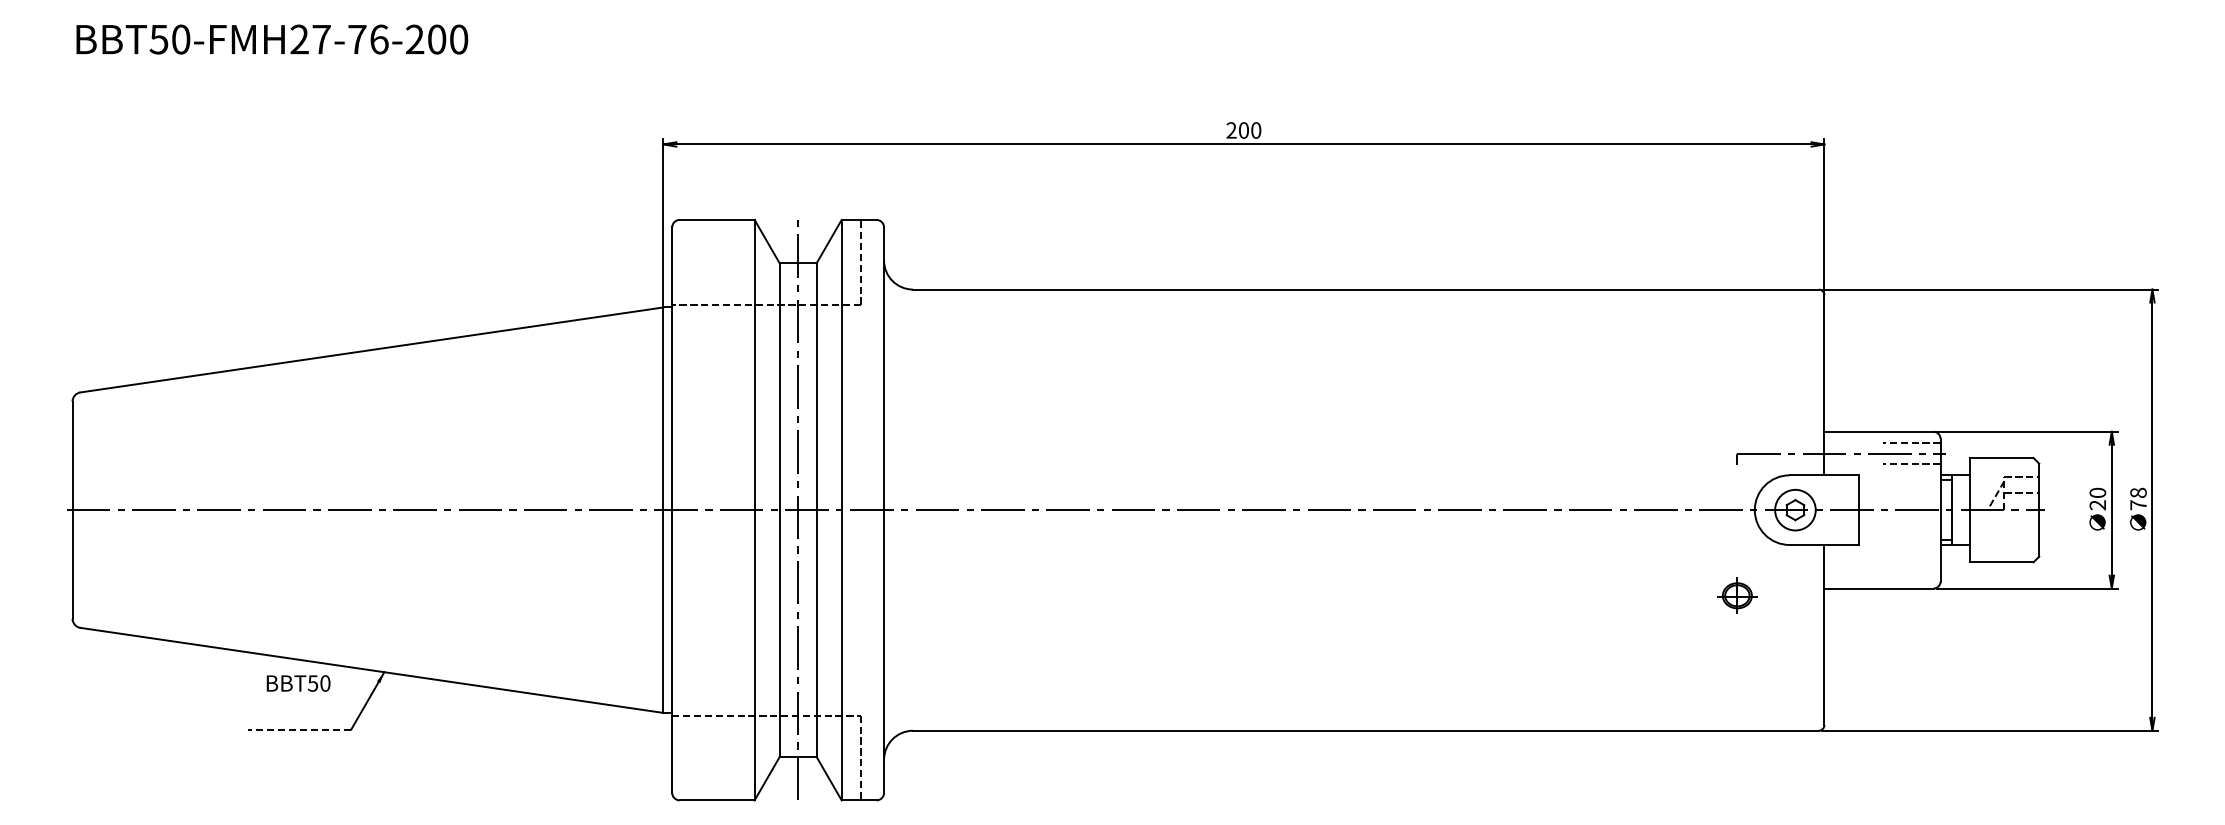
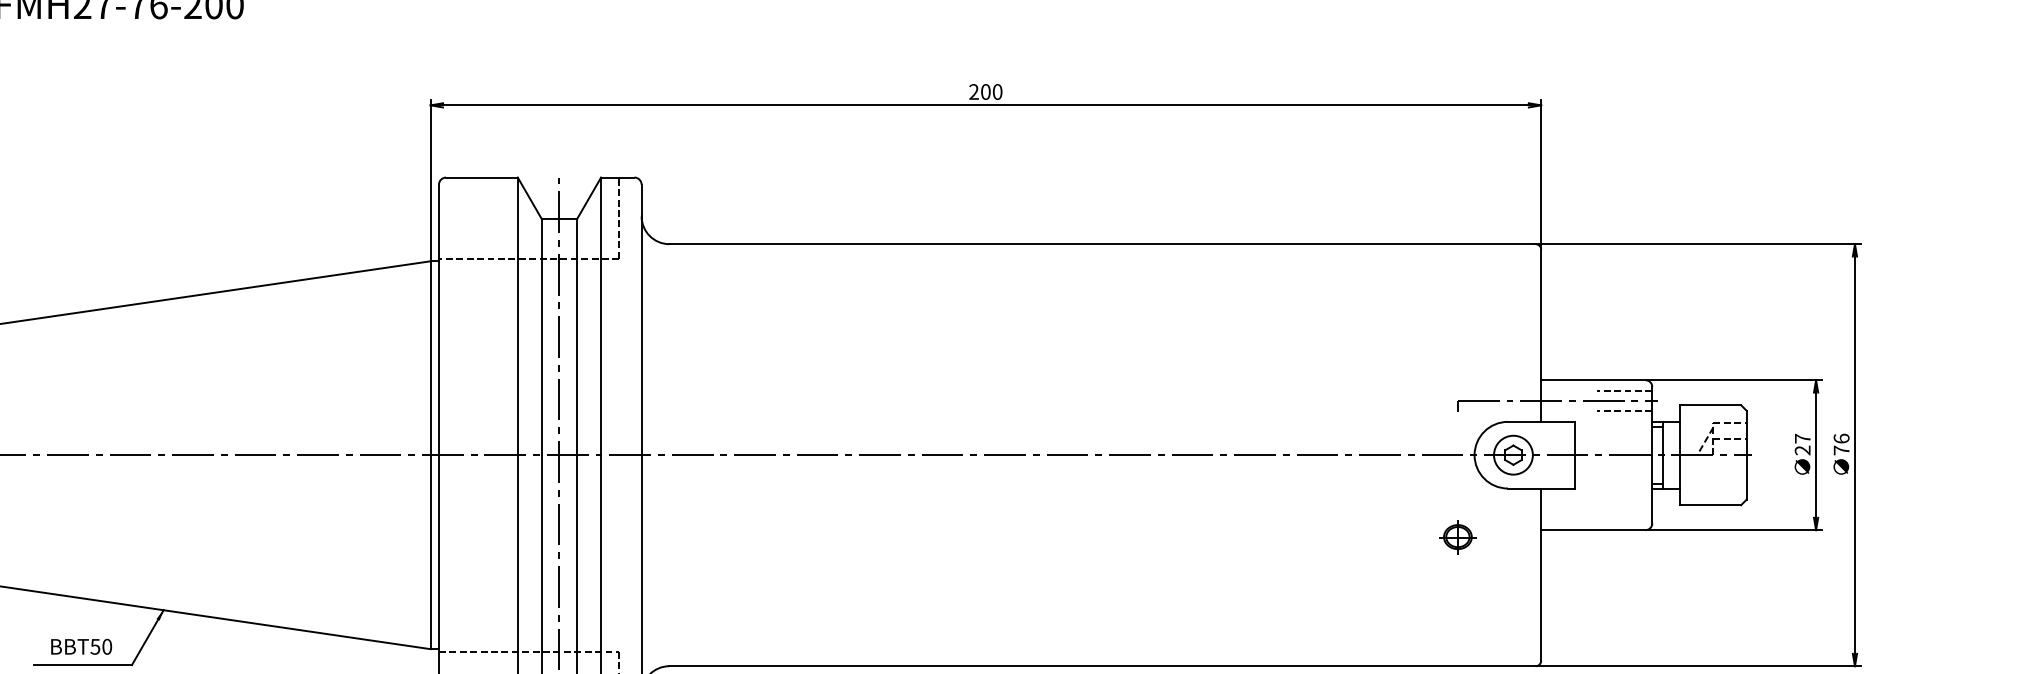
text: (2097, 492) -> (1802, 438), 20 -> 27
text: (2138, 492) -> (1841, 438), 78 -> 76
text: (298, 683) -> (81, 646), moved
line: (299, 729) -> (82, 665), dashed -> solid

